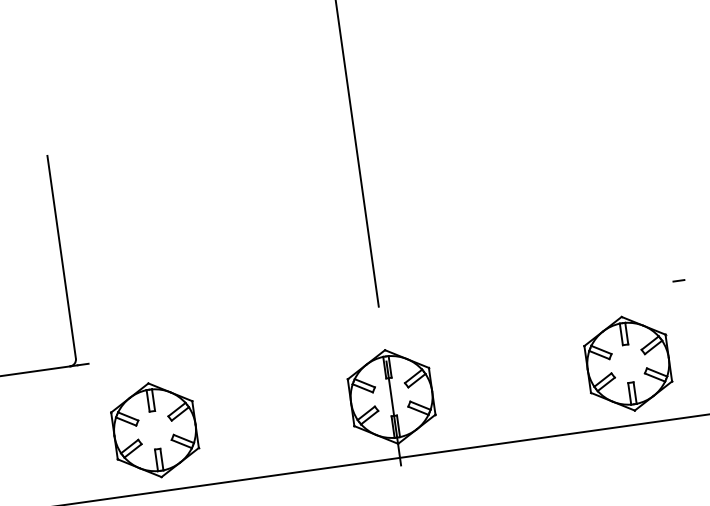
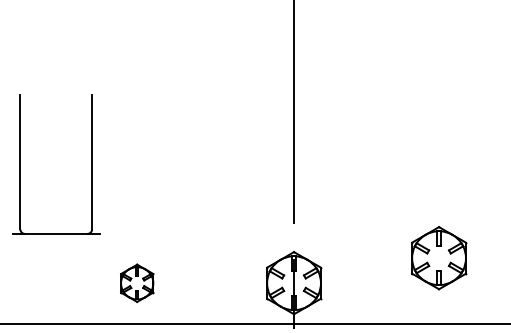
line: (678, 280) -> (491, 233), removed
part: (628, 364) -> (439, 258), moved
part: (155, 430) -> (137, 283), size x0.6

